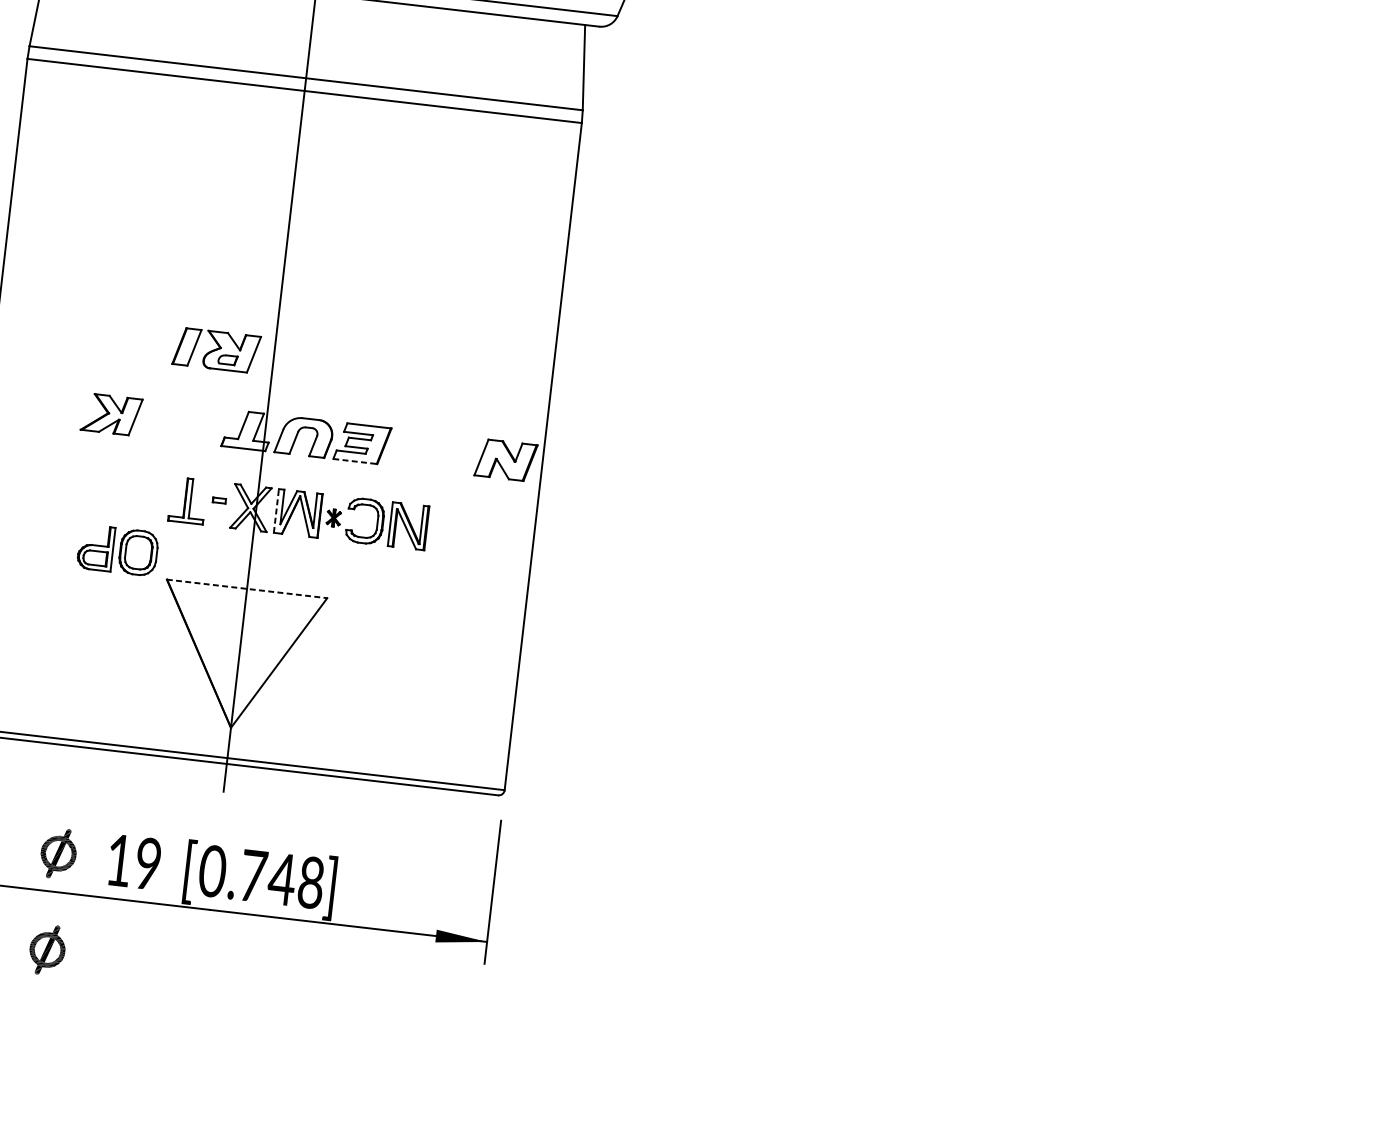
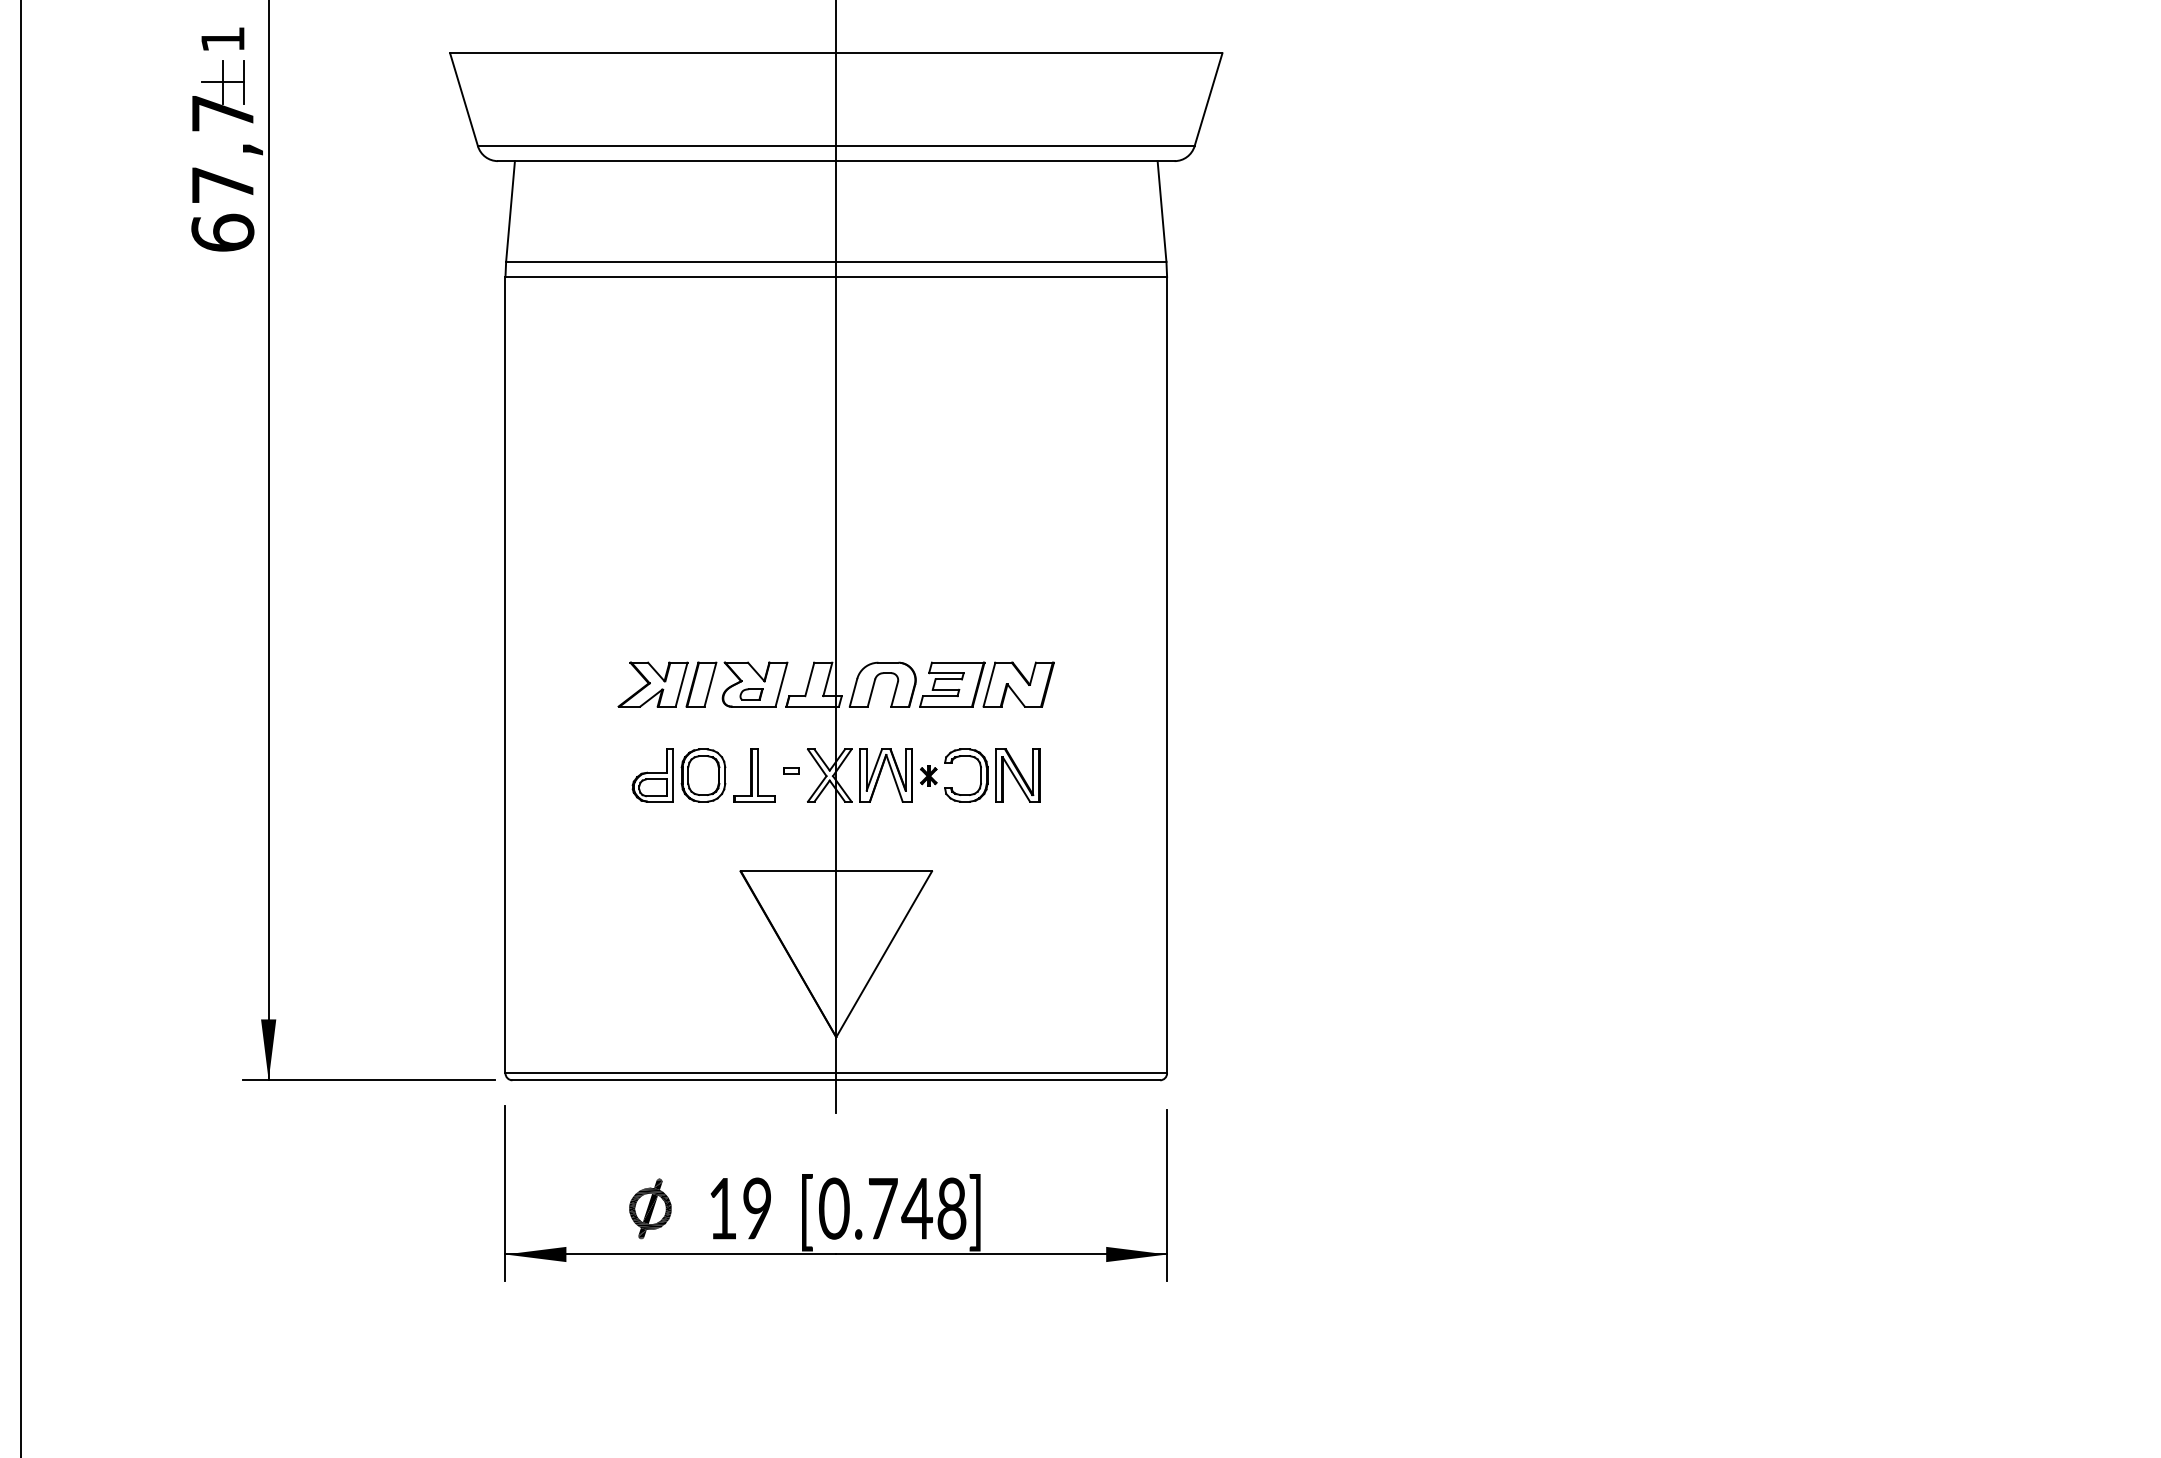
part: (216, 350) -> (736, 684), moved
part: (505, 460) -> (1018, 684), moved
line: (355, 461) -> (946, 706), dashed -> solid
line: (276, 510) -> (860, 775), dashed -> solid
part: (117, 550) -> (678, 775), moved
line: (247, 589) -> (836, 871), dashed -> solid
part: (47, 949) -> (650, 1323), removed

